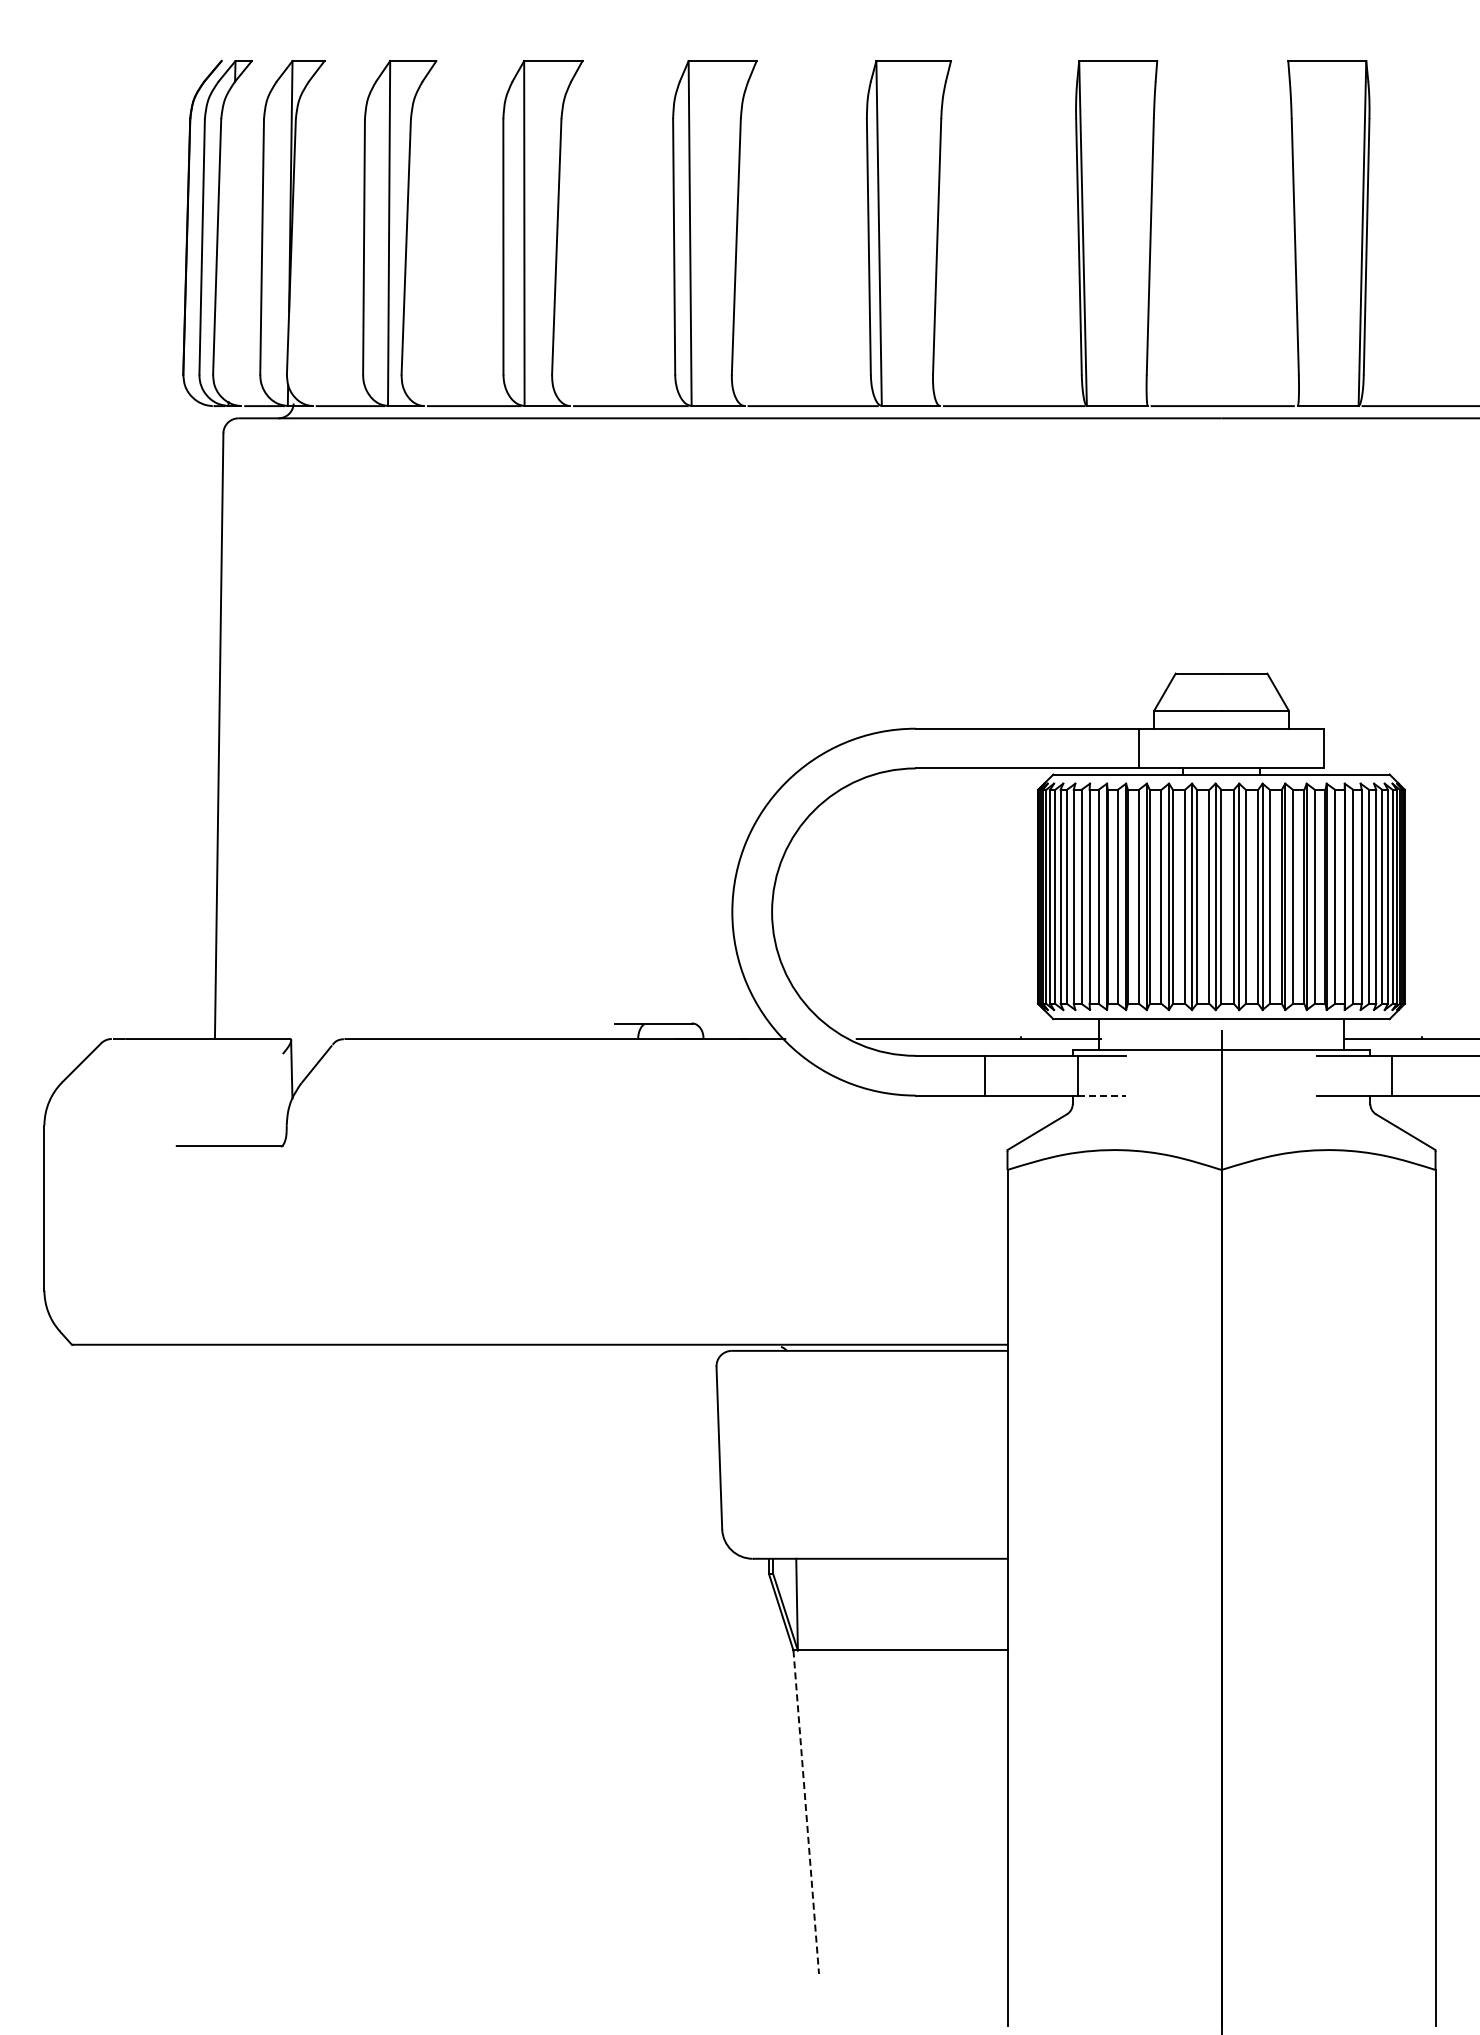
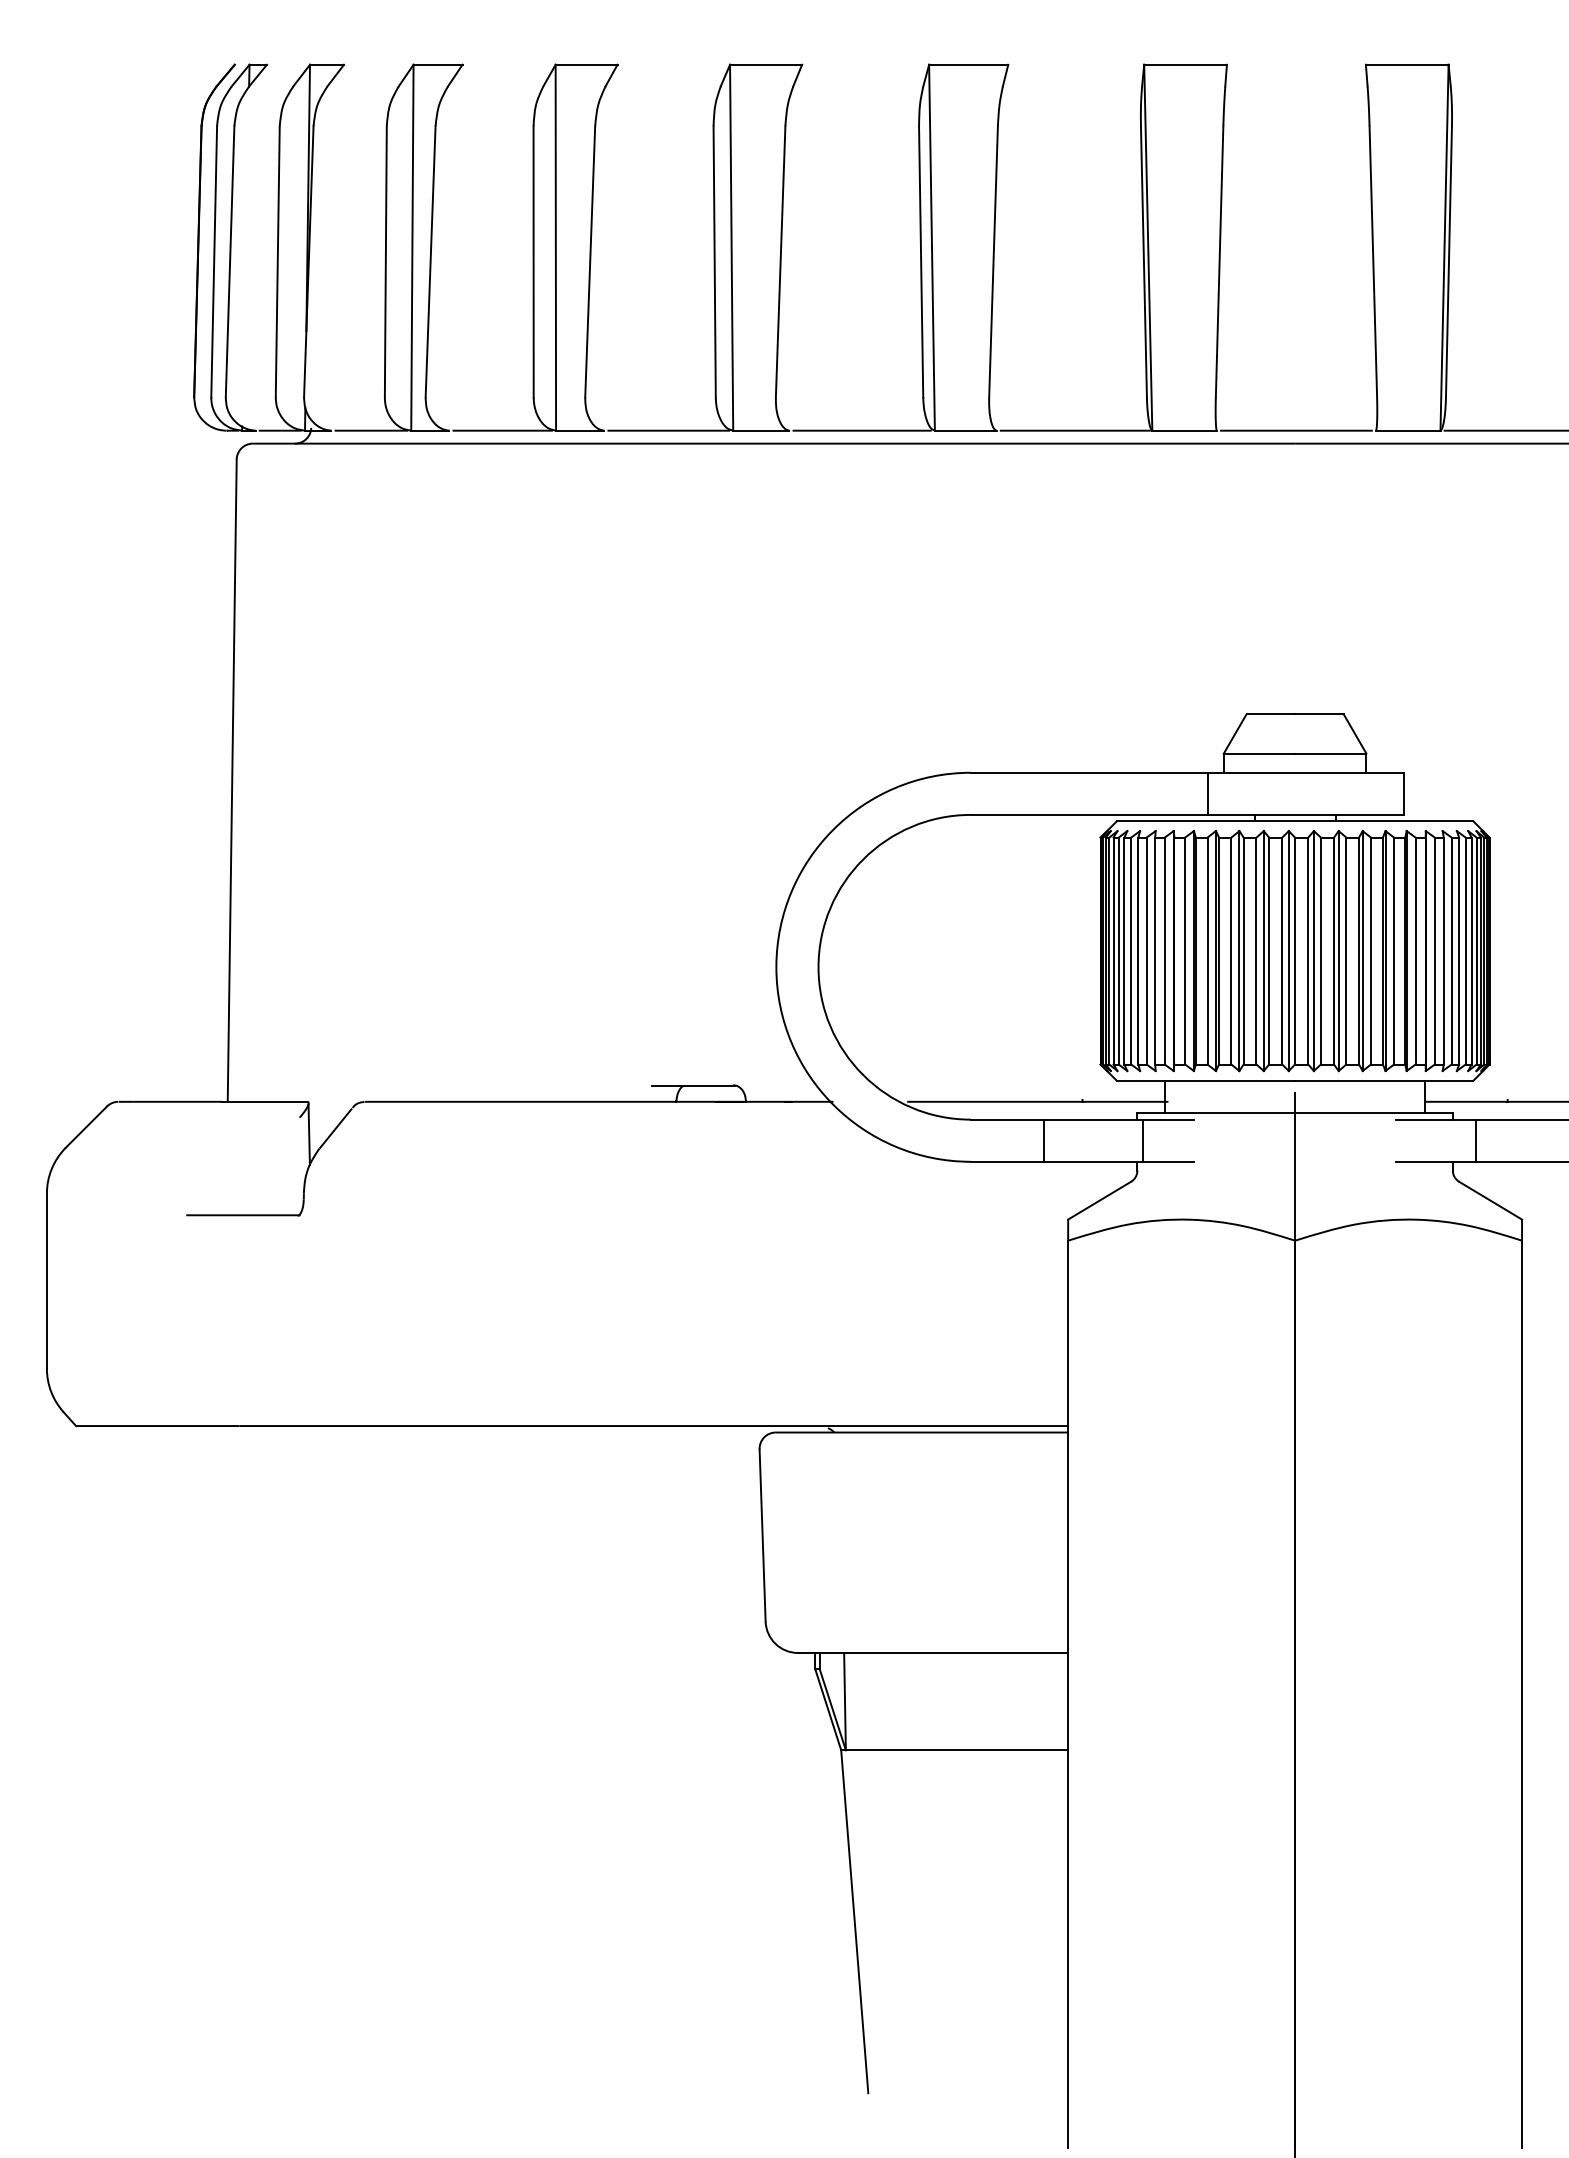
line: (1102, 1095) -> (1168, 1161), dashed -> solid
line: (806, 1812) -> (855, 1922), dashed -> solid

